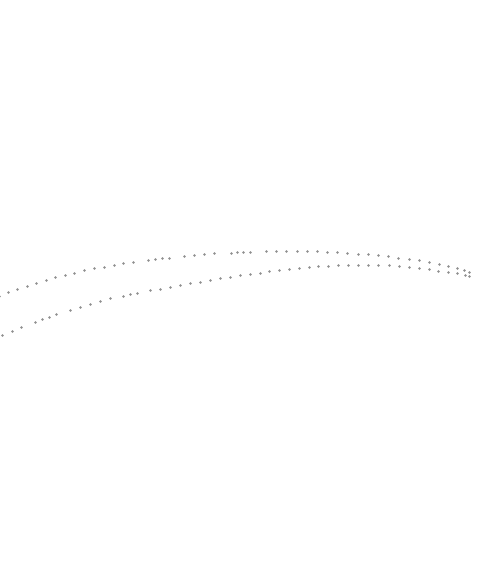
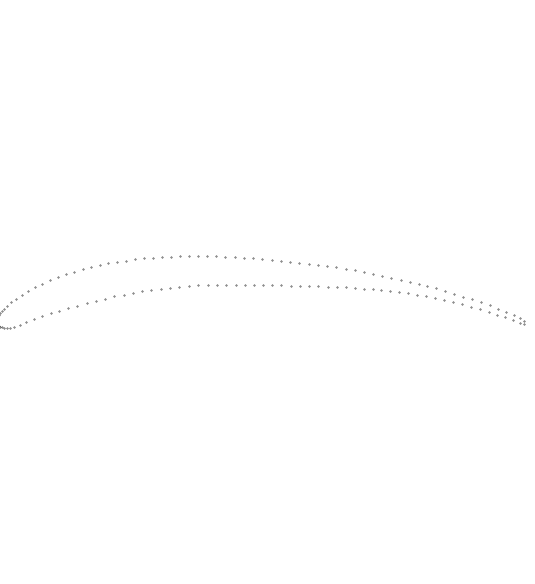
part: (240, 252) -> (322, 265), size x1.67
part: (158, 259) -> (248, 258), size x1.43
part: (130, 294) -> (217, 285), size x1.43
part: (45, 317) -> (137, 292), size x1.43

